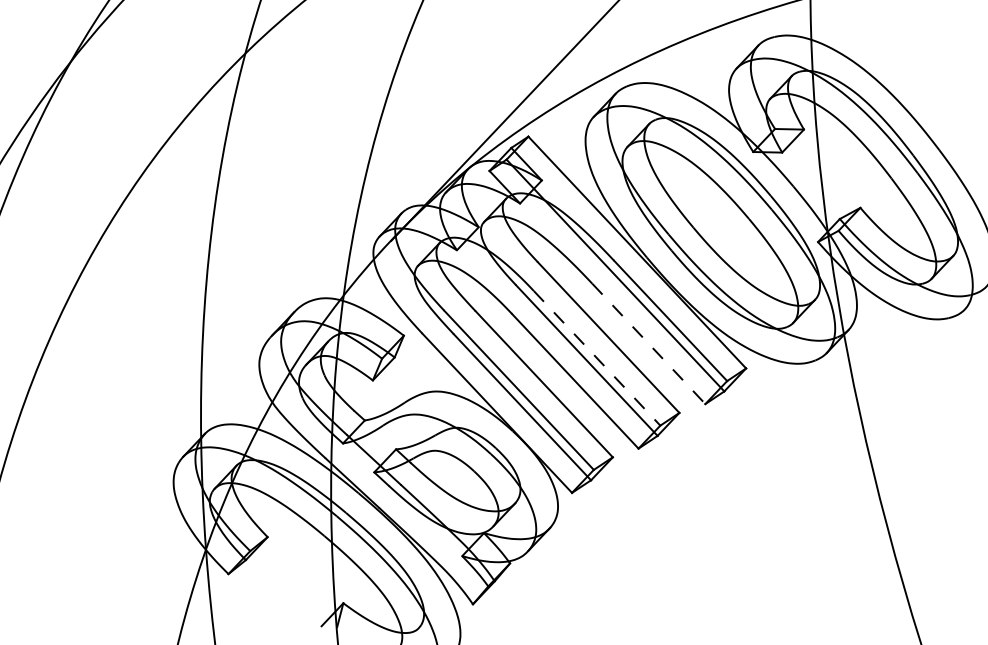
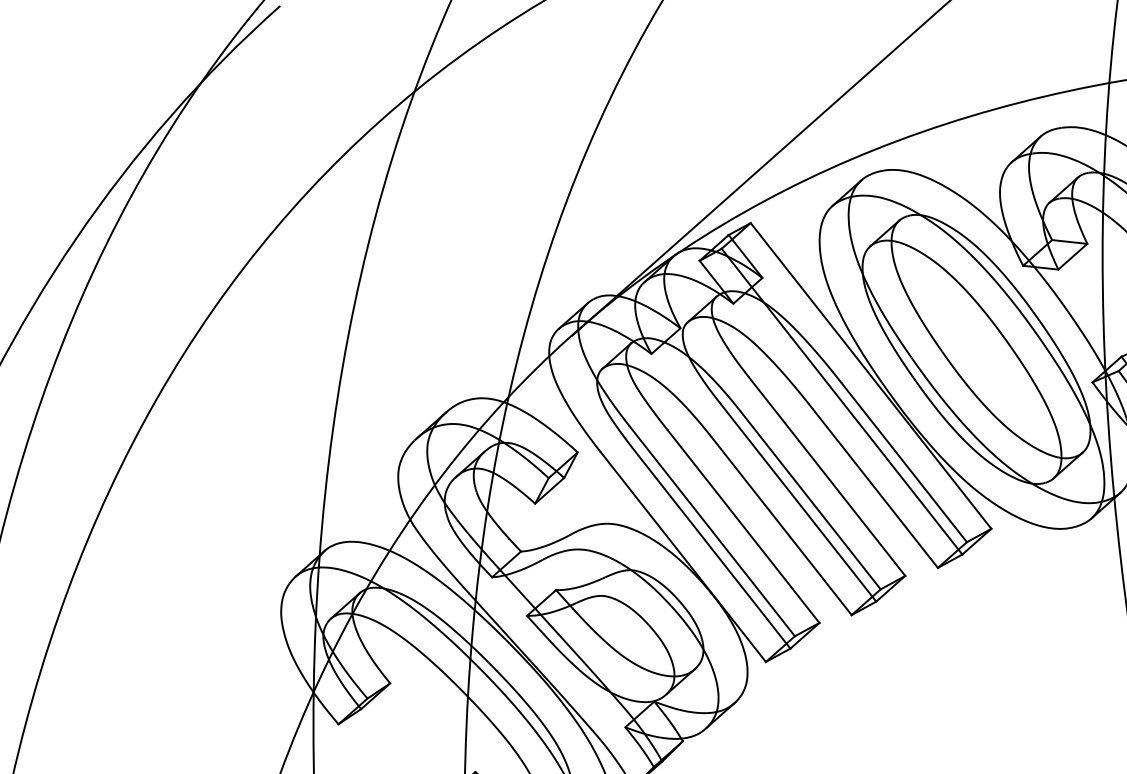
line: (649, 344) -> (876, 489), dashed -> solid
line: (597, 358) -> (811, 500), dashed -> solid

